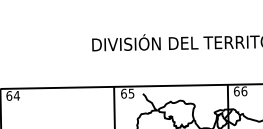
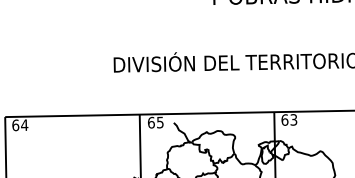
text: (244, 91) -> (293, 119), 66 -> 63

